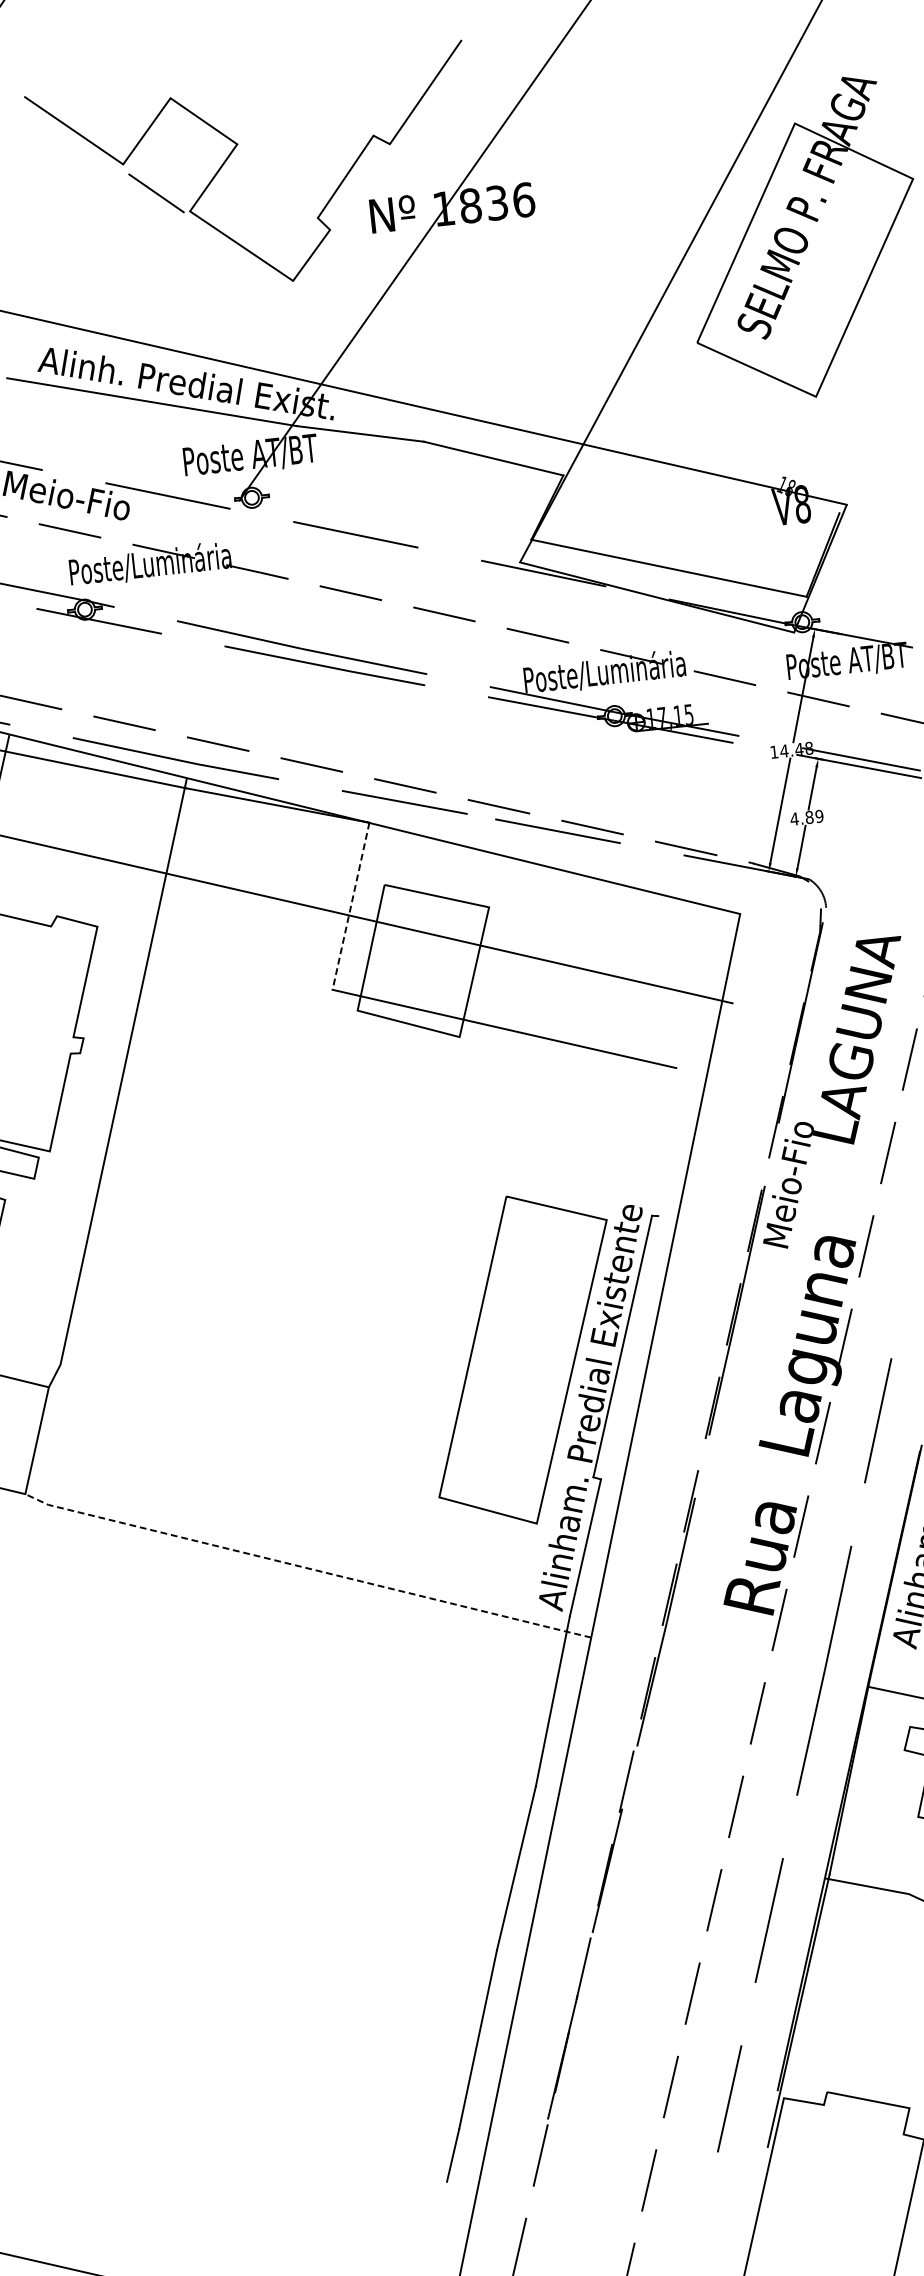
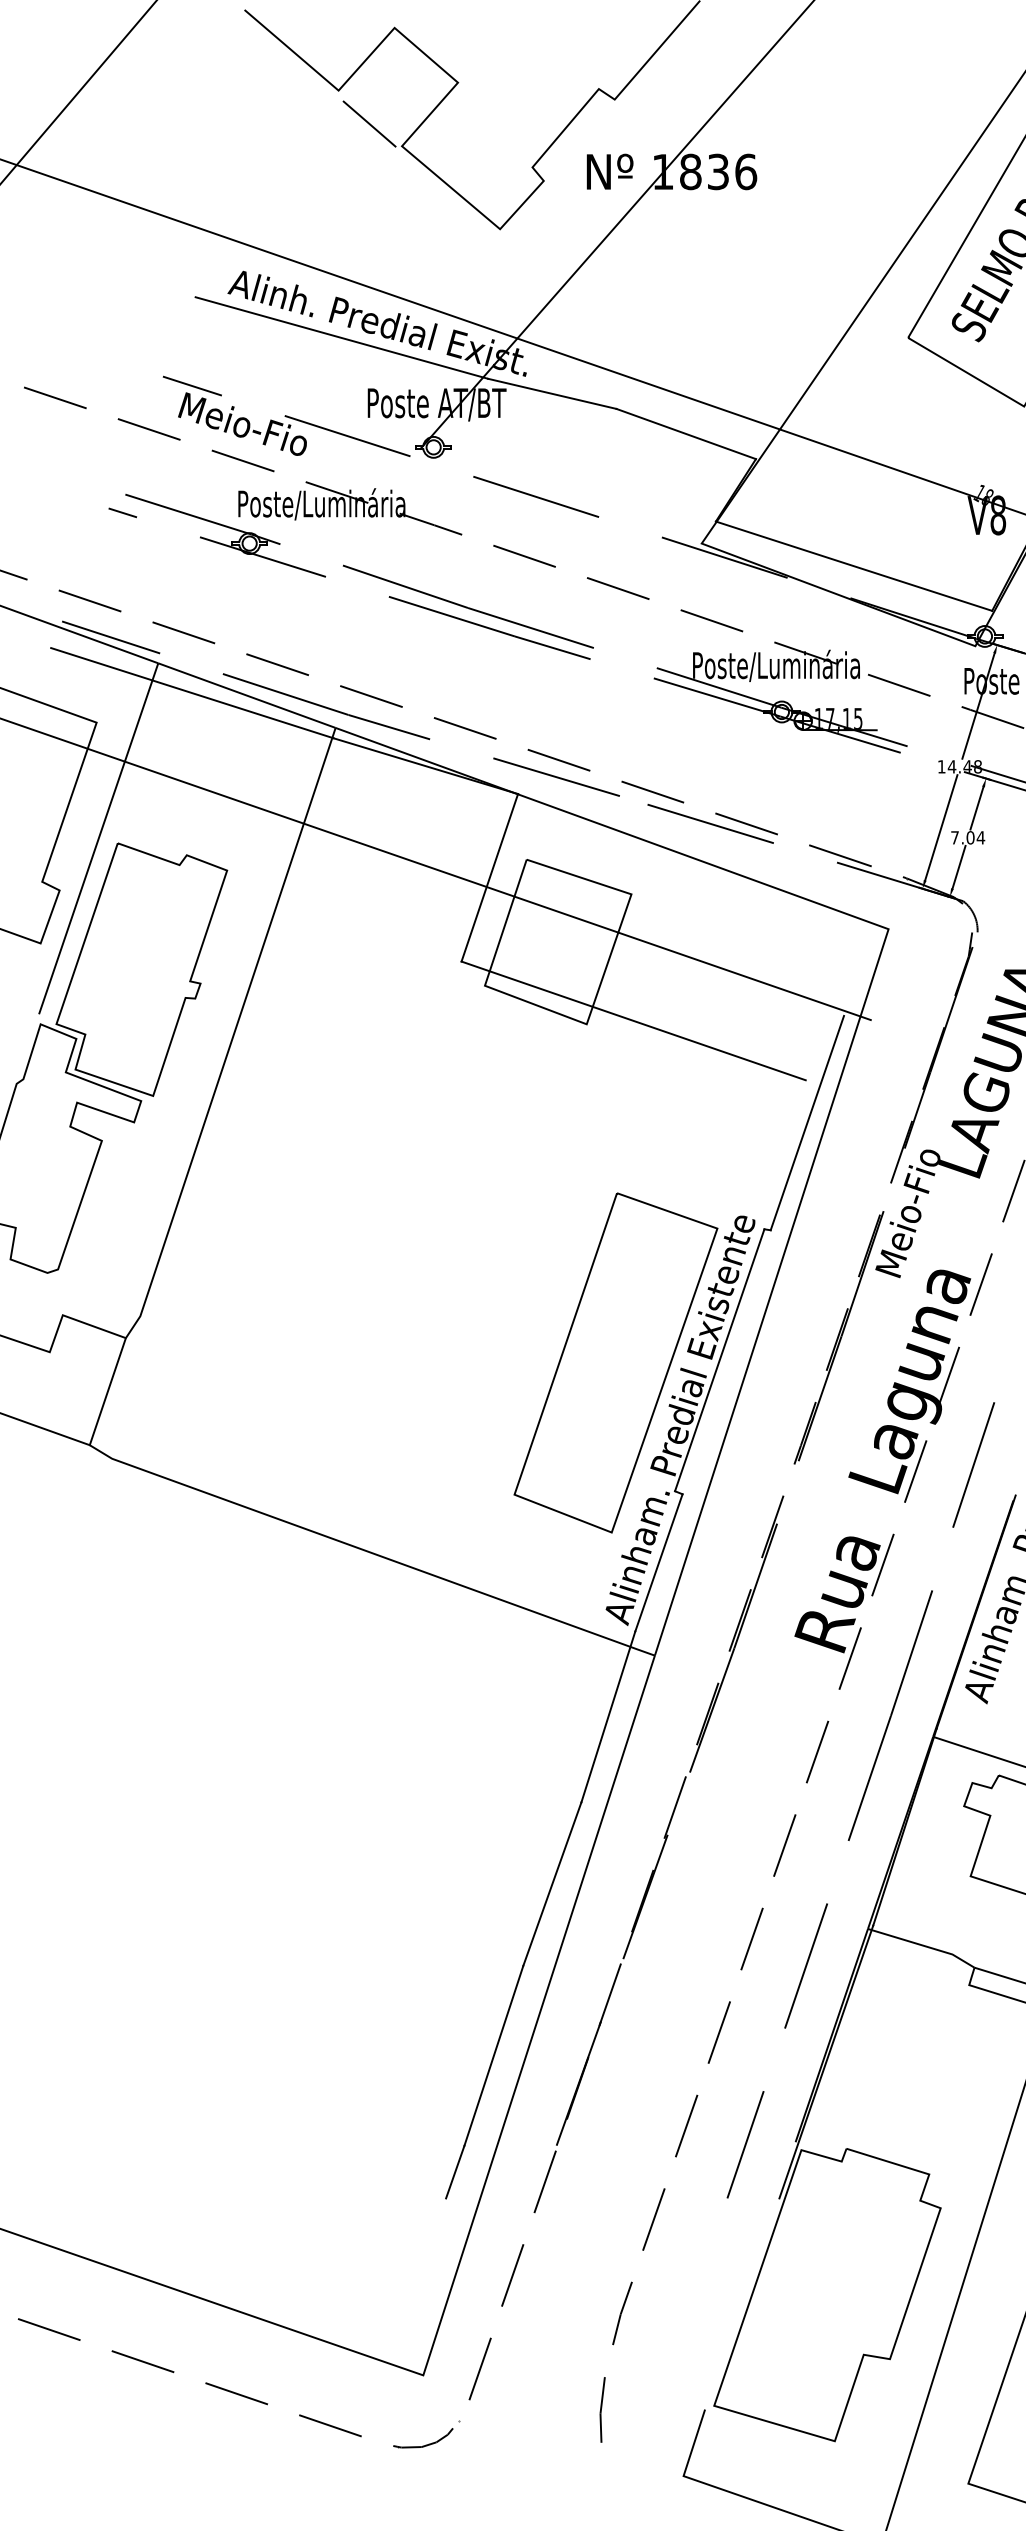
text: (806, 817) -> (967, 837), 4.89 -> 7.04
line: (350, 906) -> (489, 878), dashed -> solid
line: (682, 1108) -> (807, 1122), added
line: (306, 1568) -> (370, 1552), dashed -> solid

